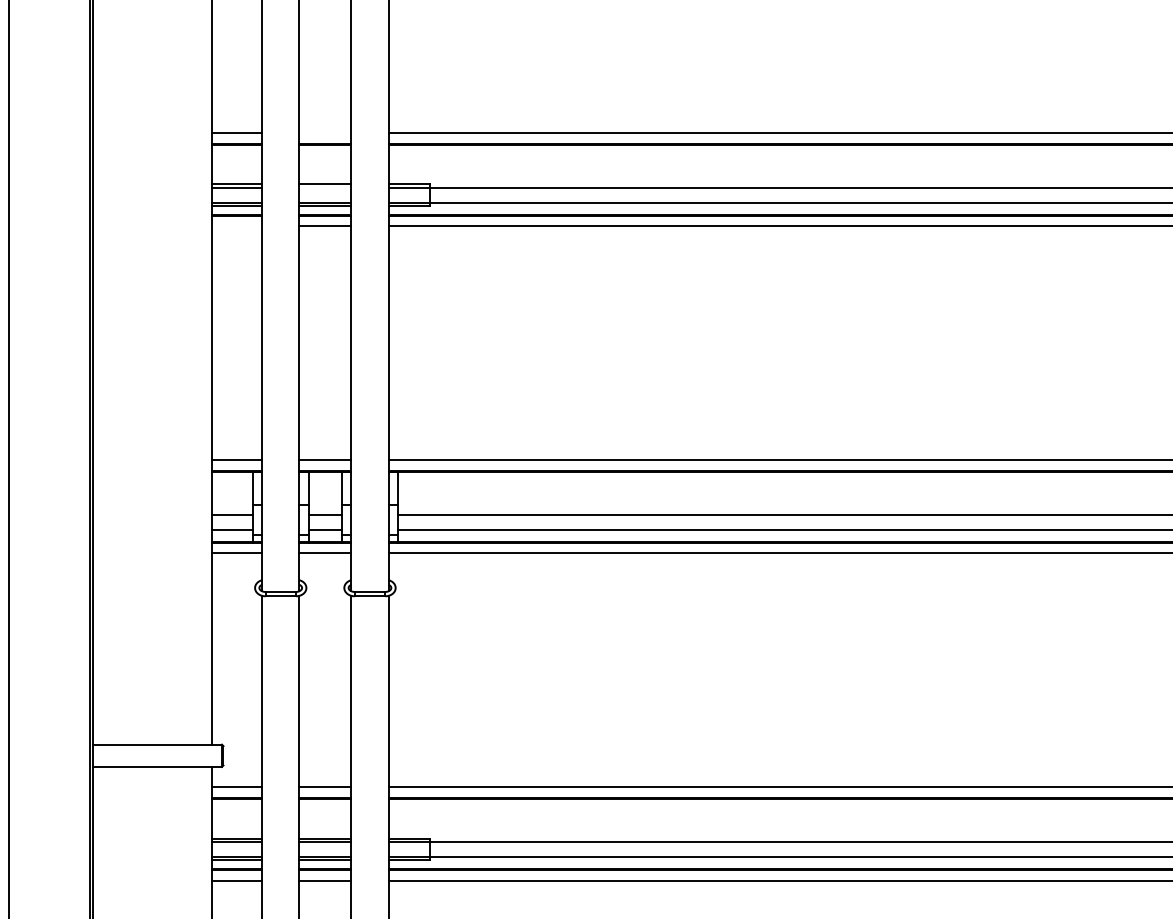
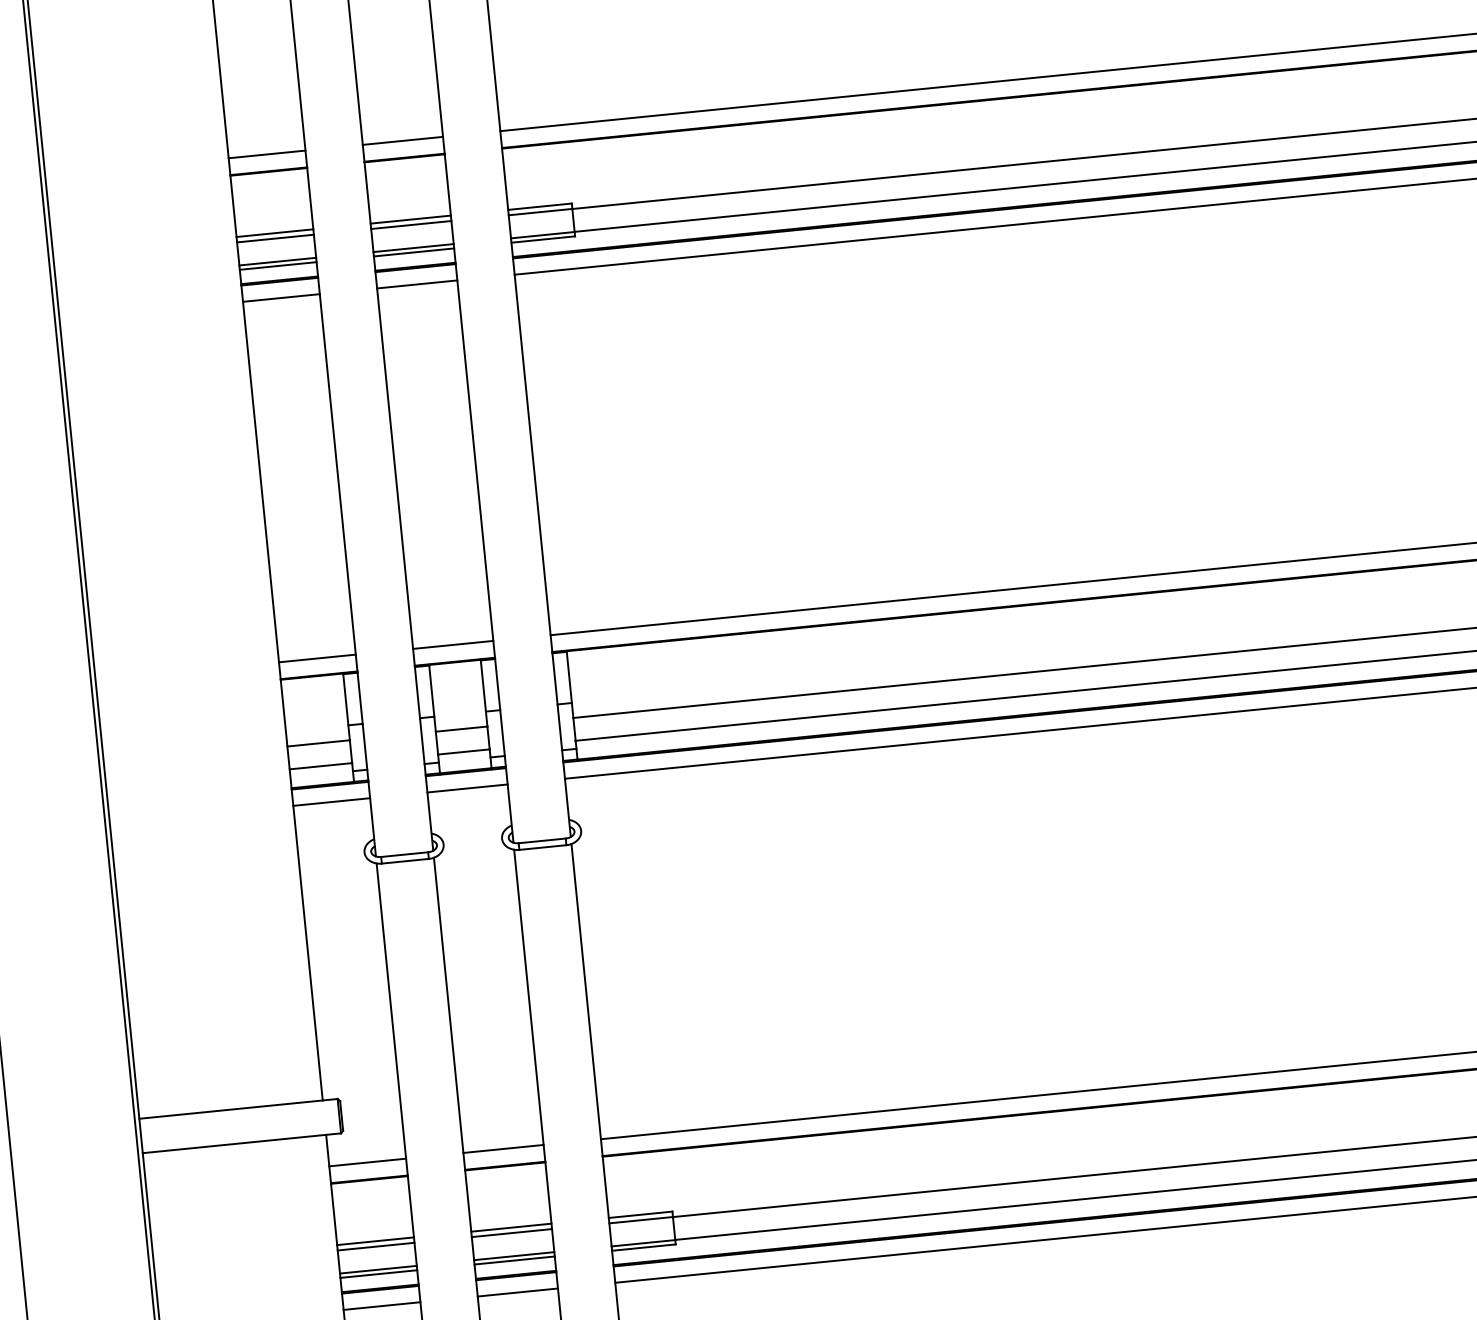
line: (325, 133) -> (403, 141), added
line: (325, 187) -> (411, 224), added
line: (237, 226) -> (281, 298), added

